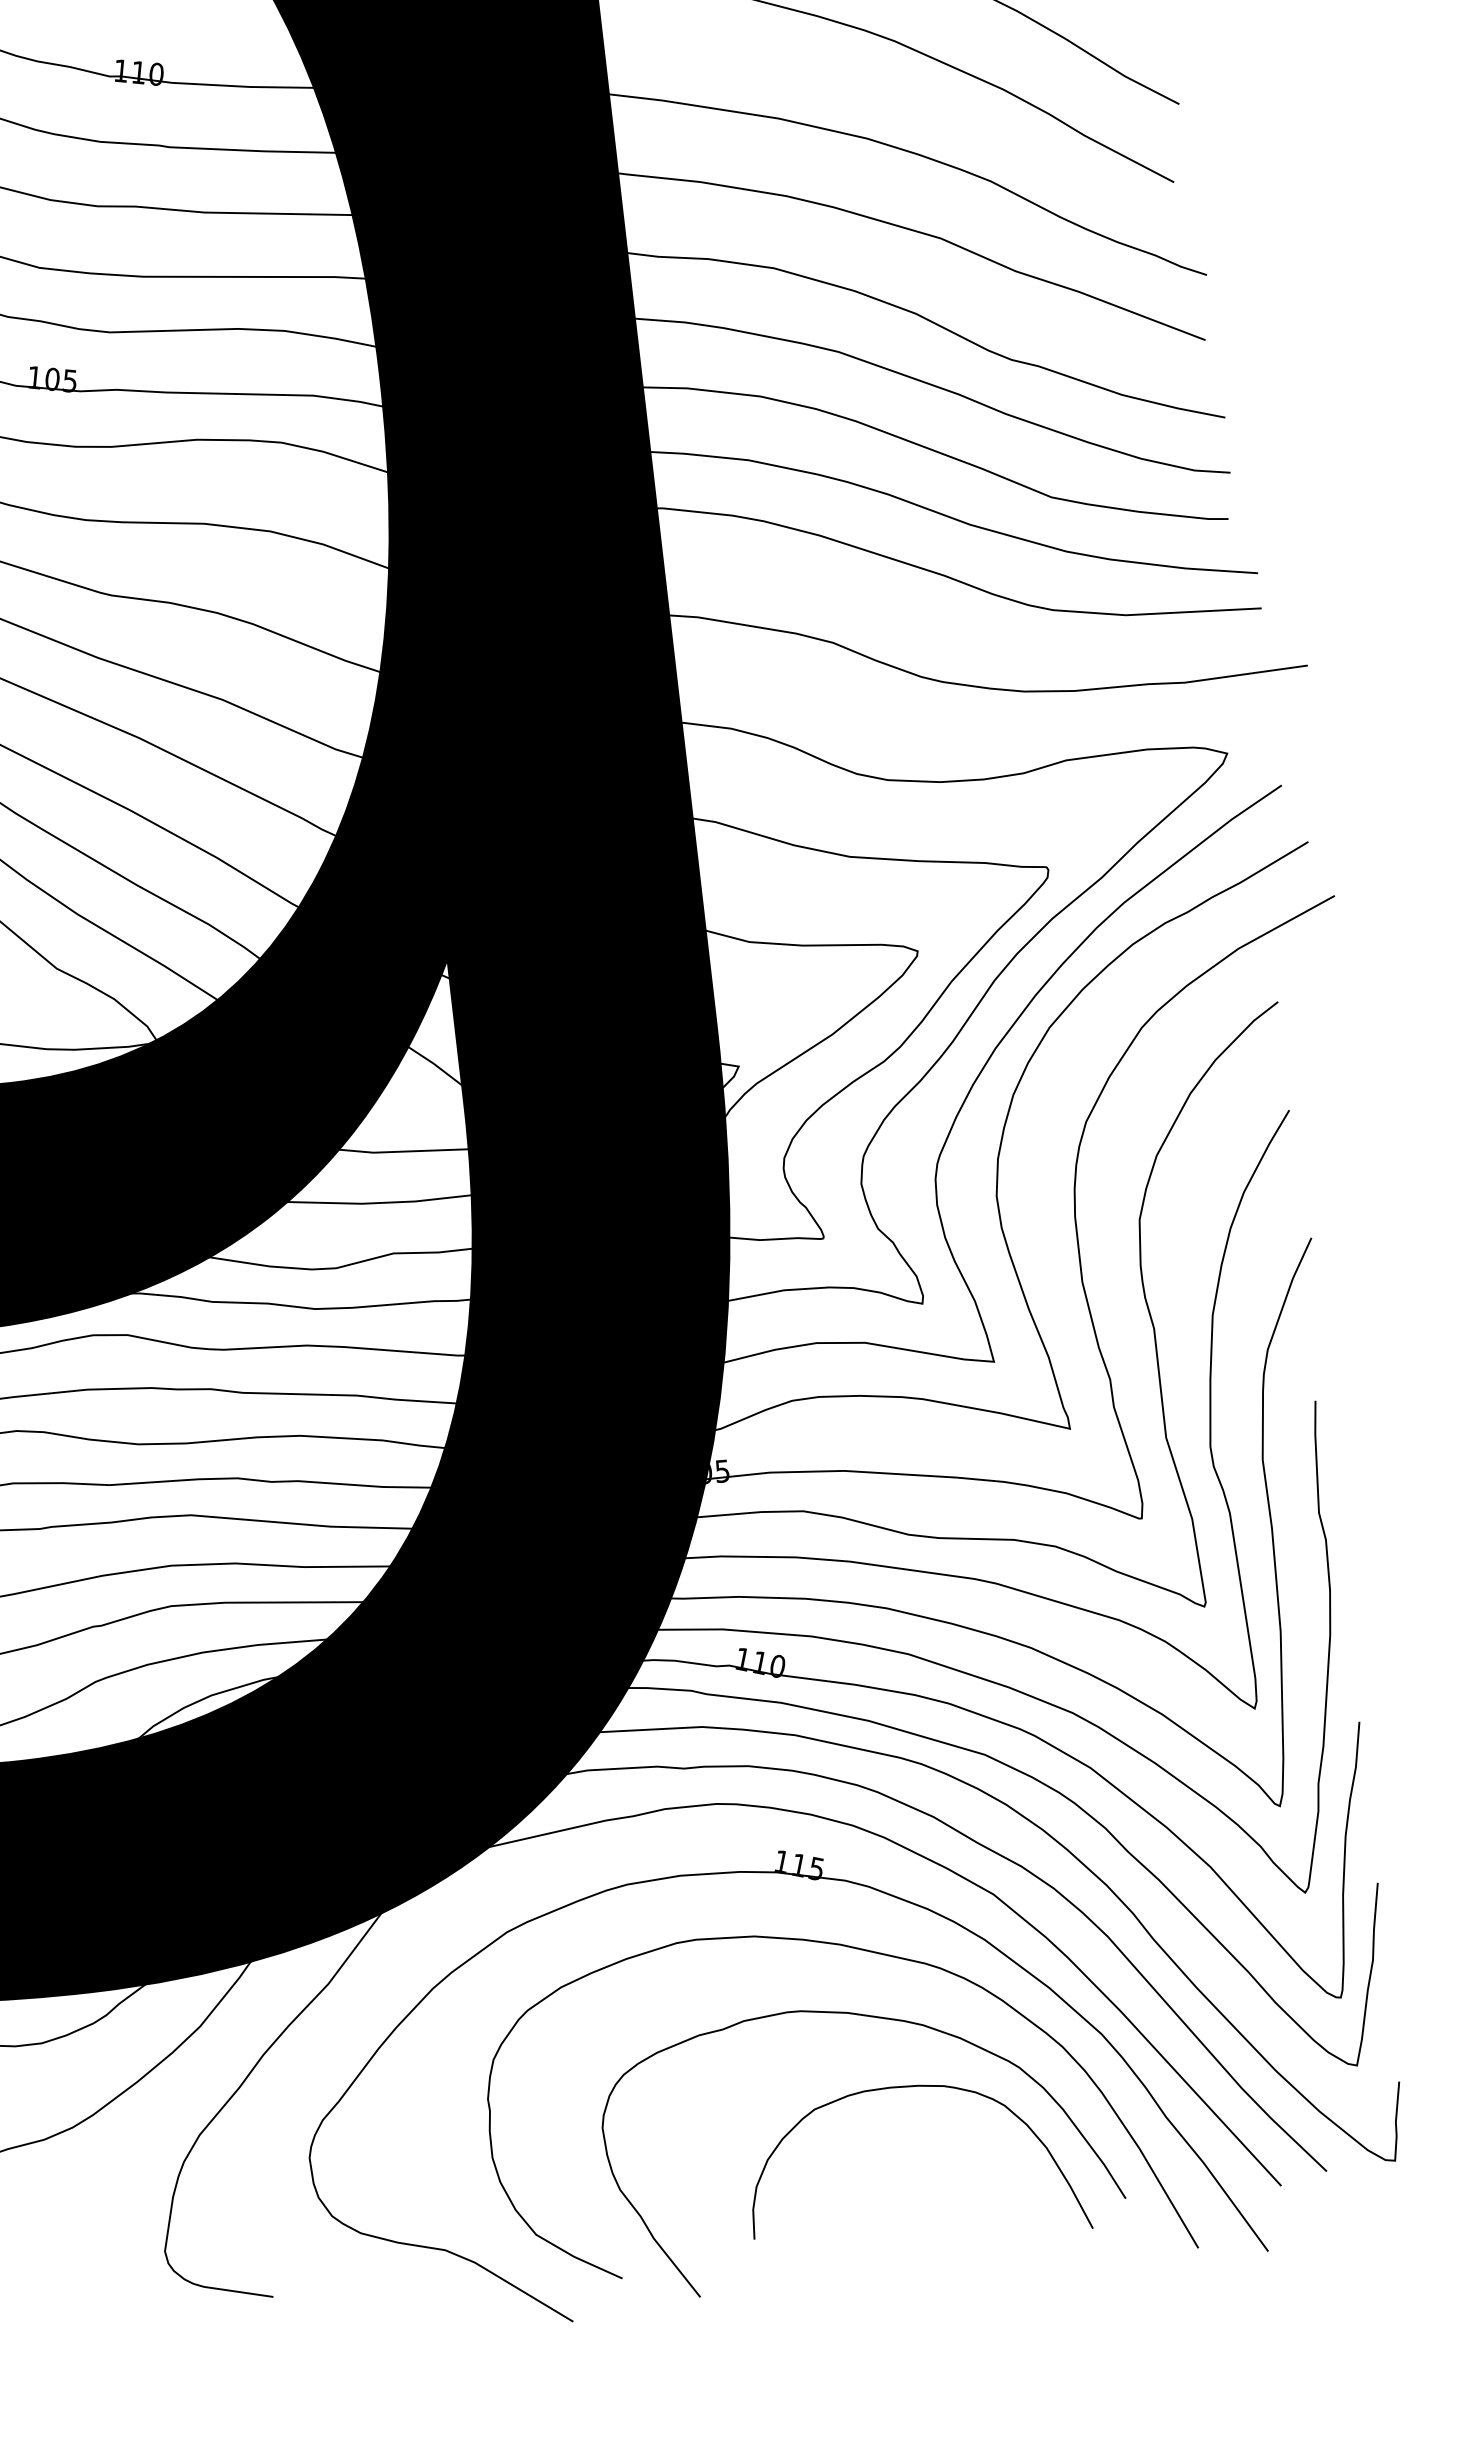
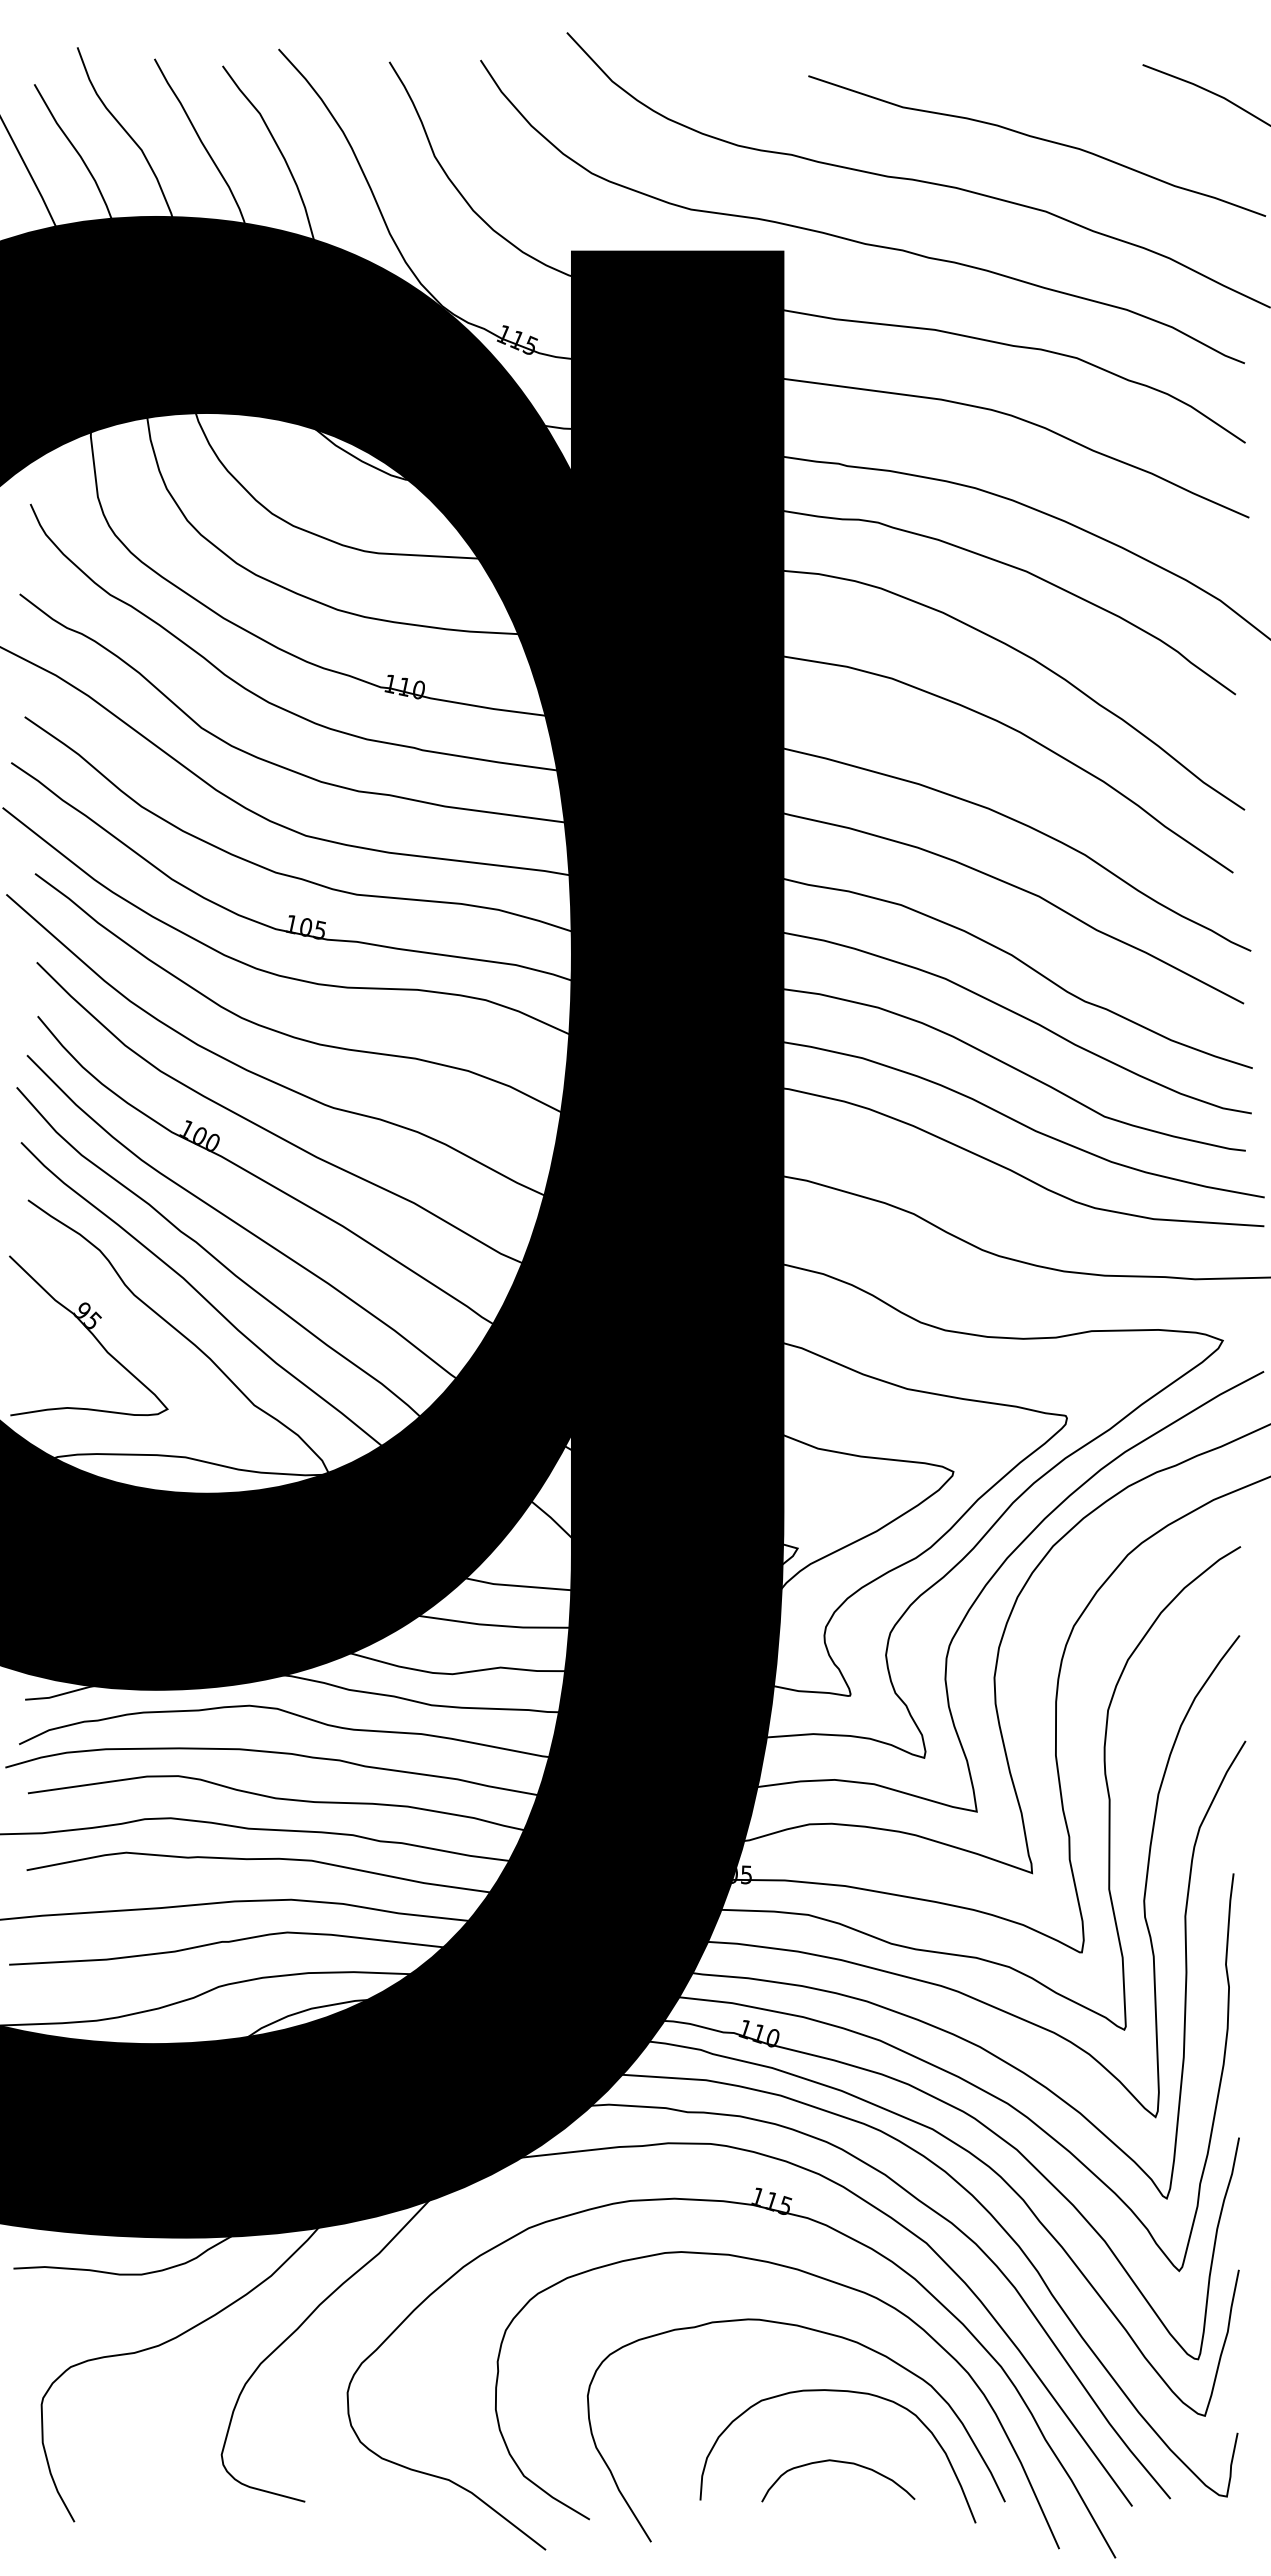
curve: (917, 2173) -> (838, 2462), added

